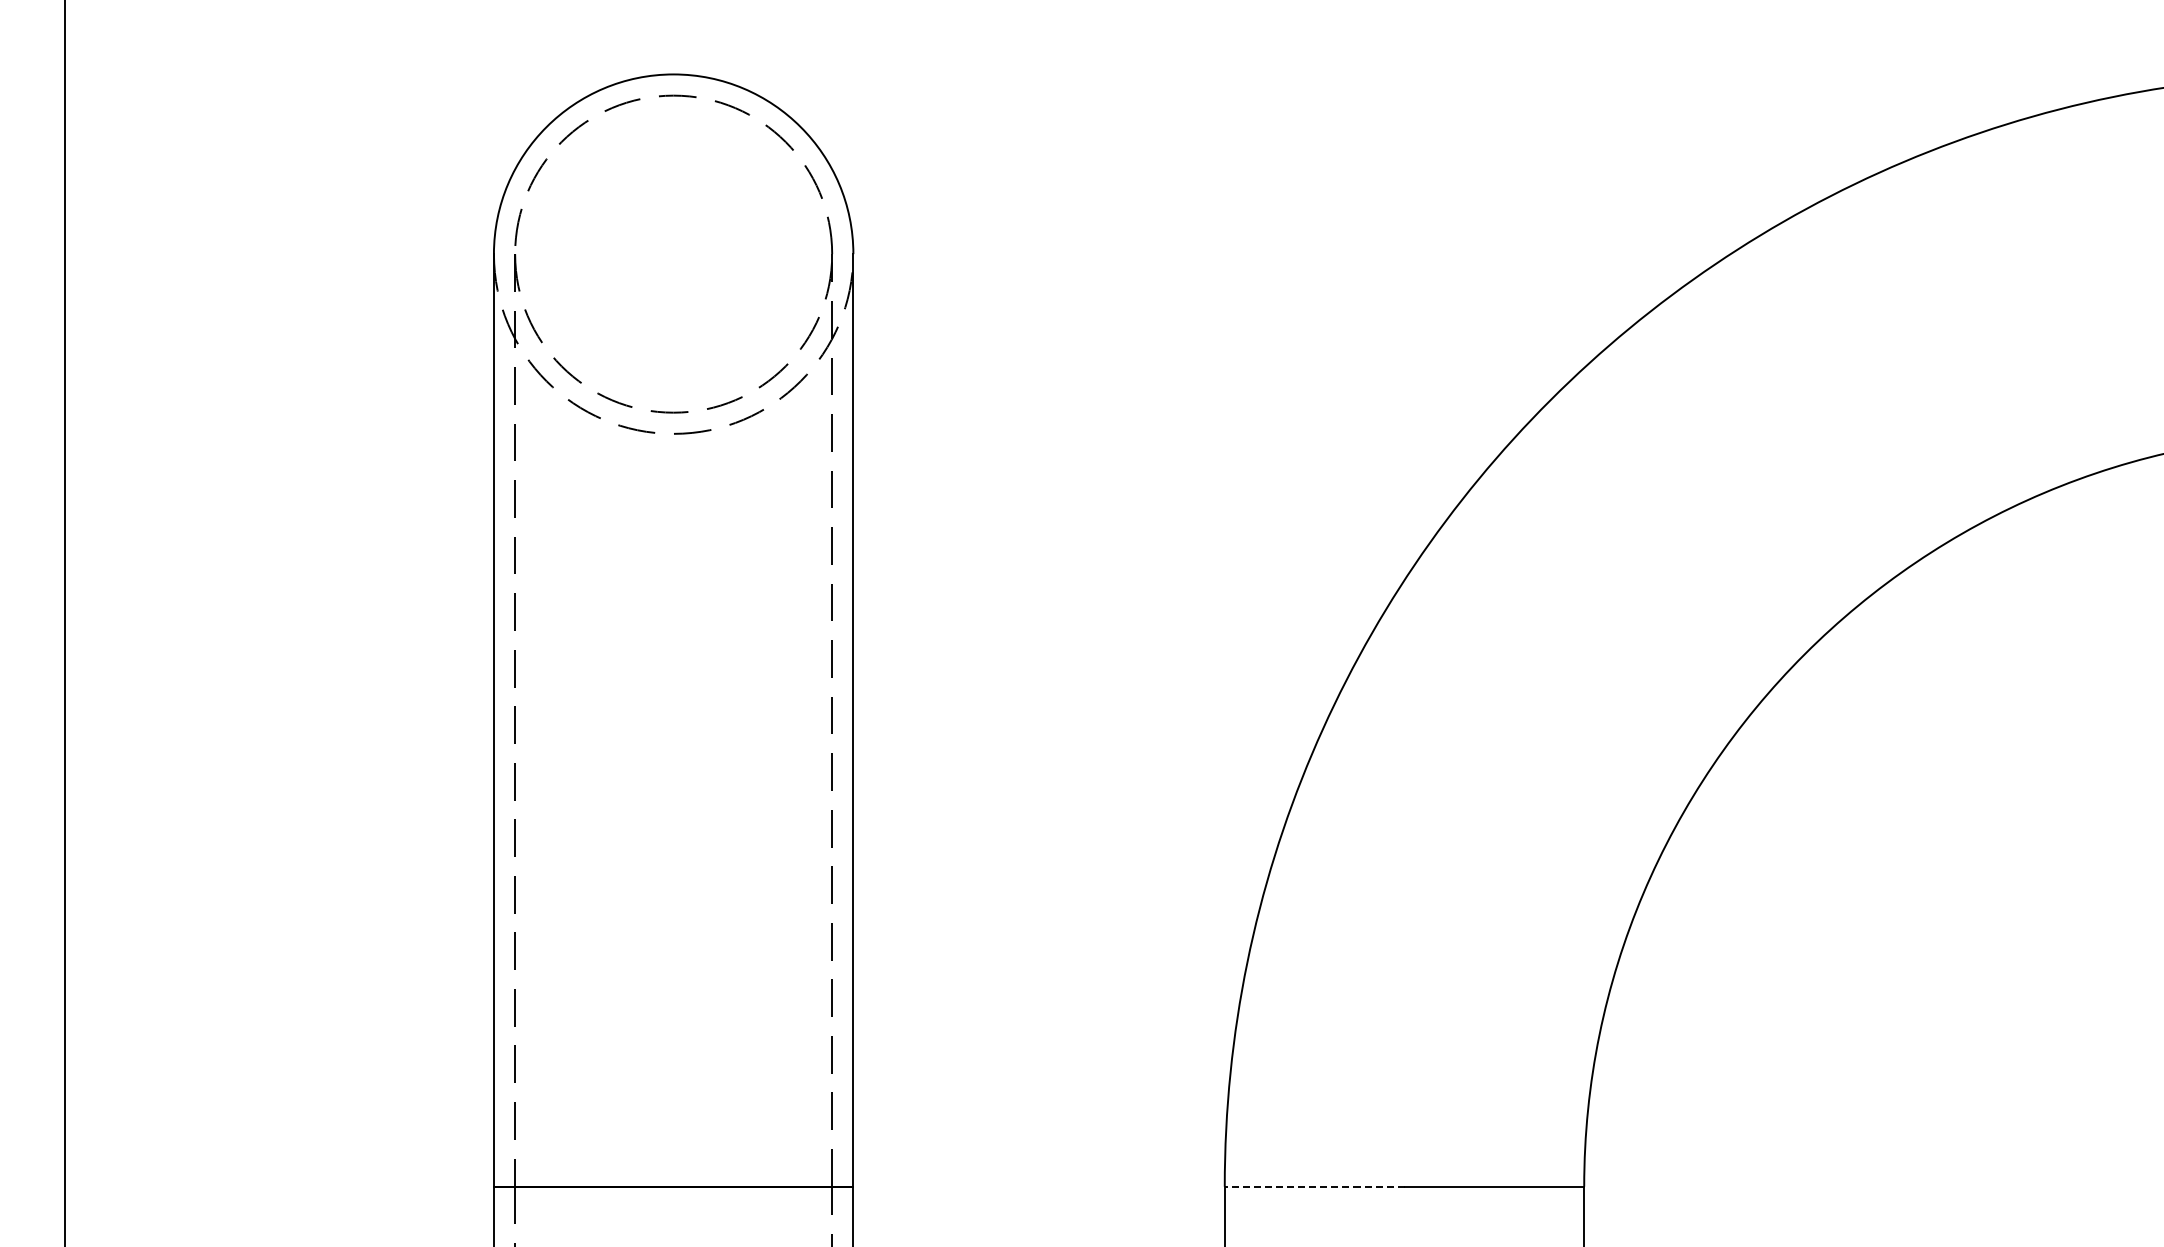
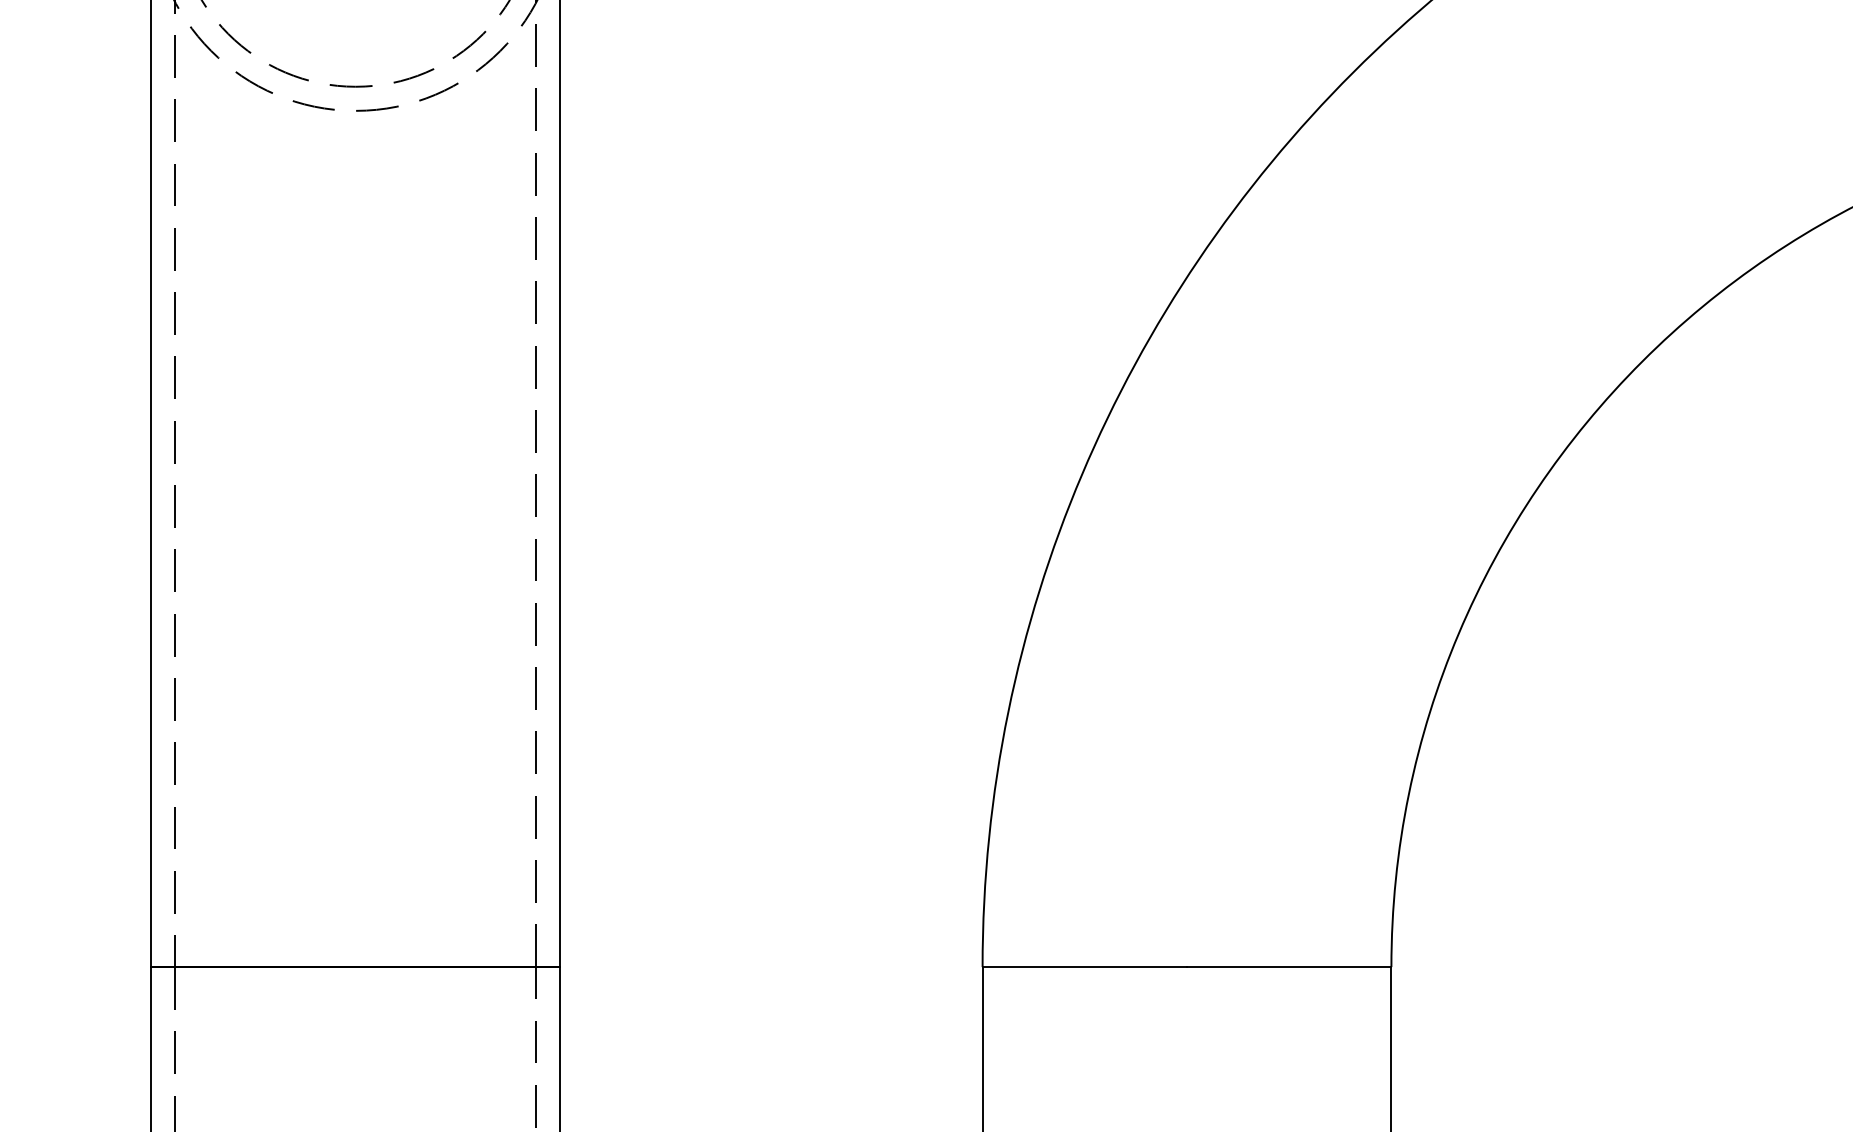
line: (1314, 1186) -> (1084, 966), dashed -> solid

